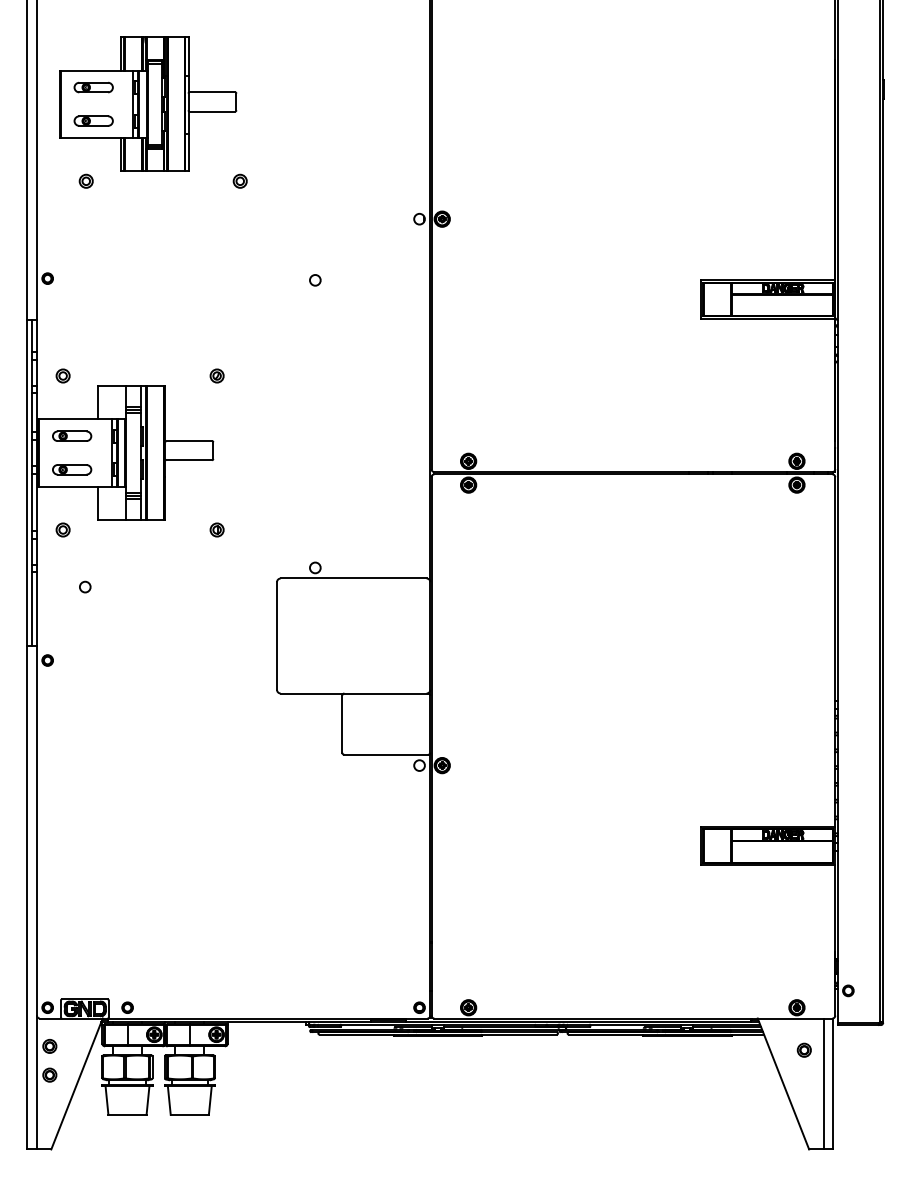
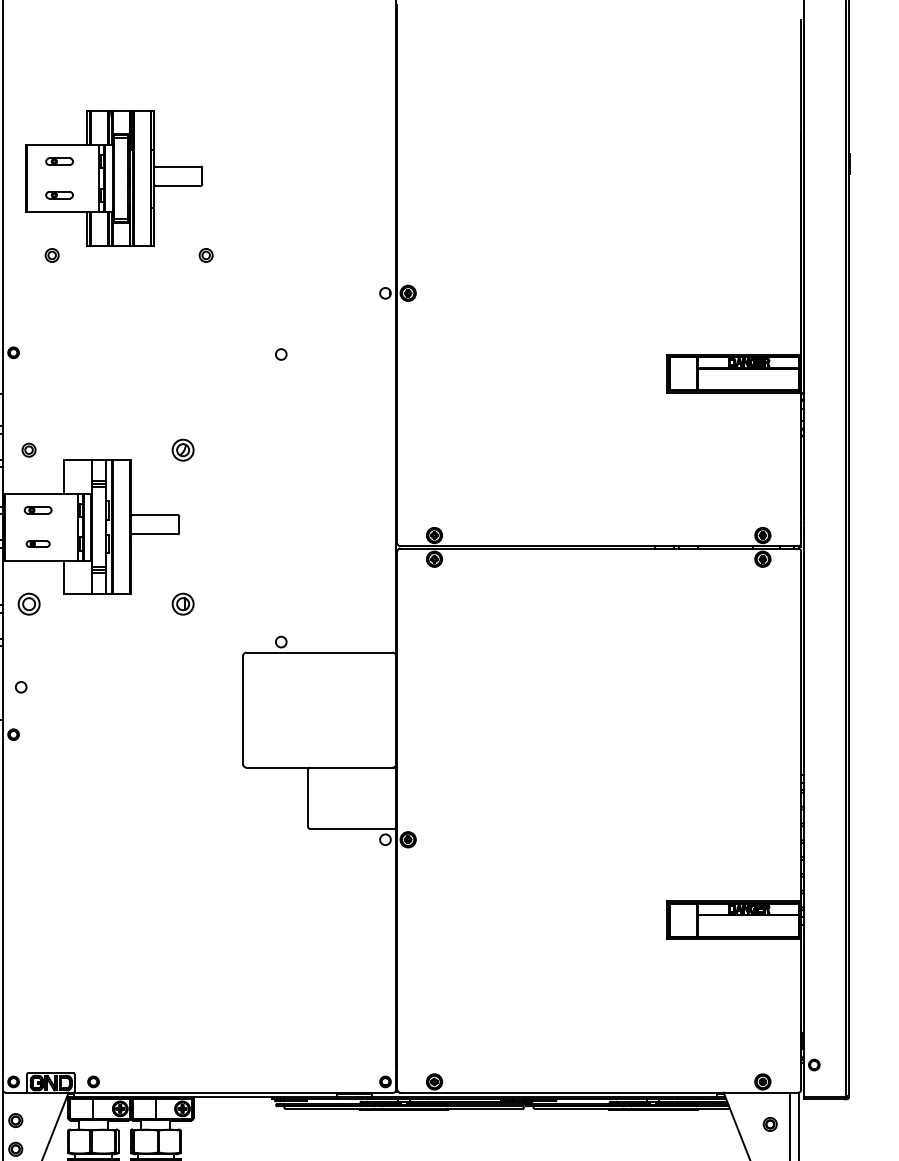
part: (93, 87) -> (59, 161), size x0.7
part: (93, 120) -> (59, 194), size x0.7
part: (216, 375) -> (182, 449), size x1.6
part: (72, 435) -> (38, 509), size x0.7
part: (72, 469) -> (38, 543), size x0.6
part: (62, 529) -> (28, 603), size x1.6
part: (216, 529) -> (182, 603), size x1.6
circle: (85, 586) -> (21, 686), moved

